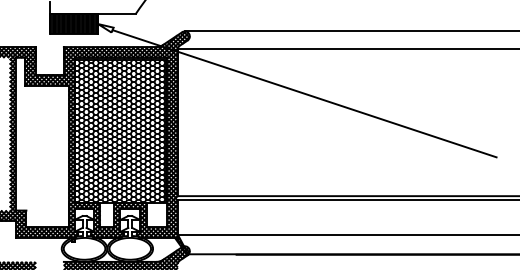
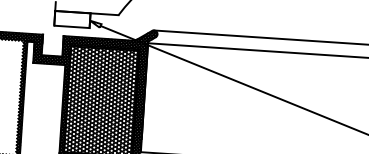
hatch: (73, 23) -> (71, 19), removed

